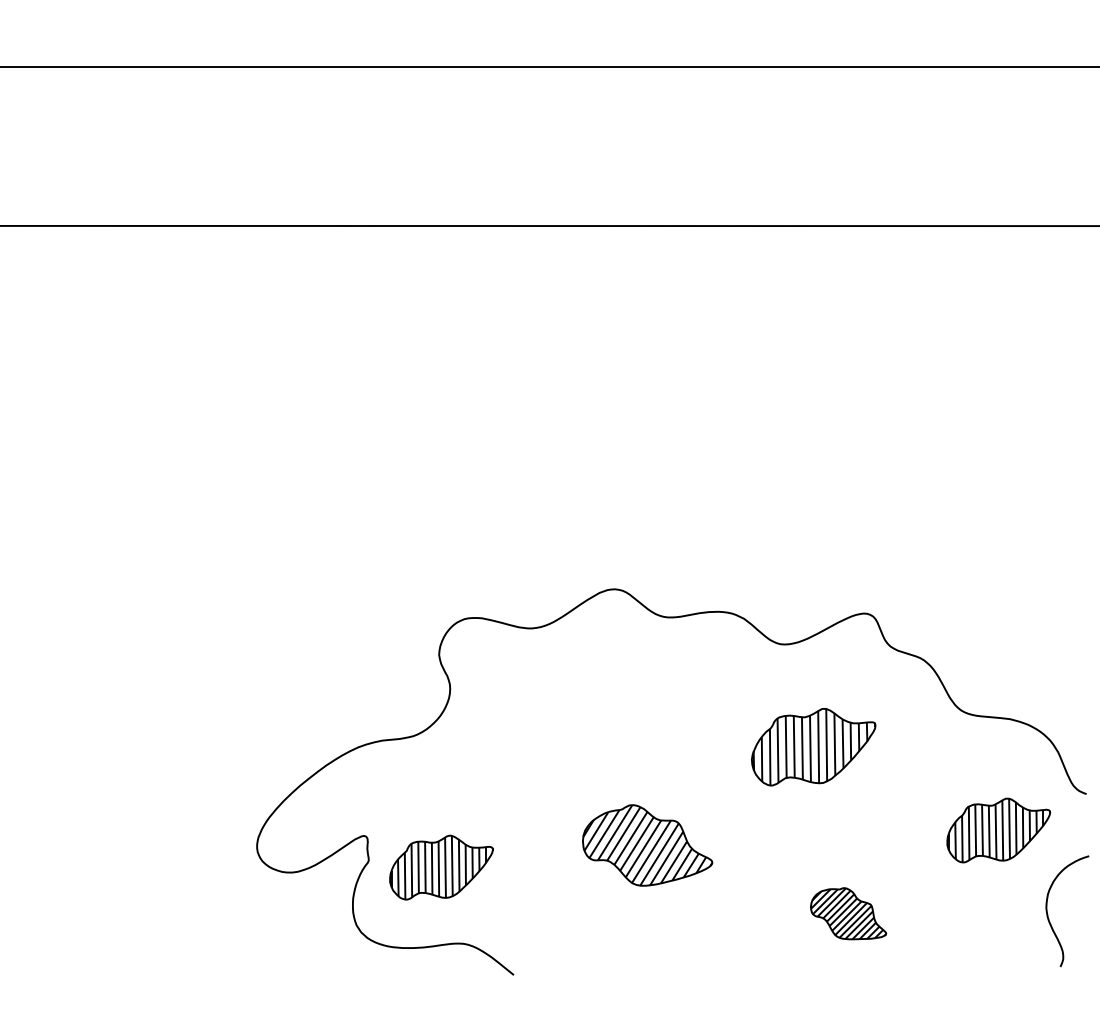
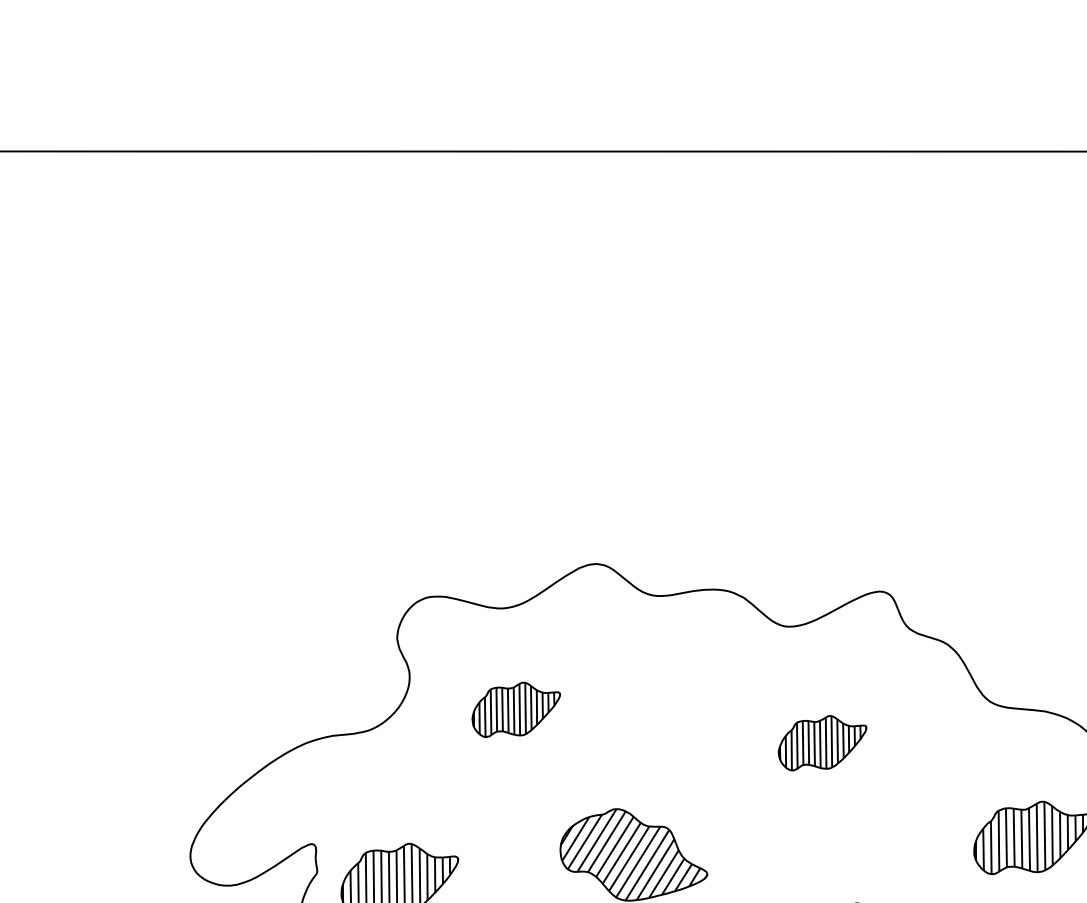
part: (543, 717) -> (515, 709), added
part: (813, 746) -> (822, 742), size x0.62

